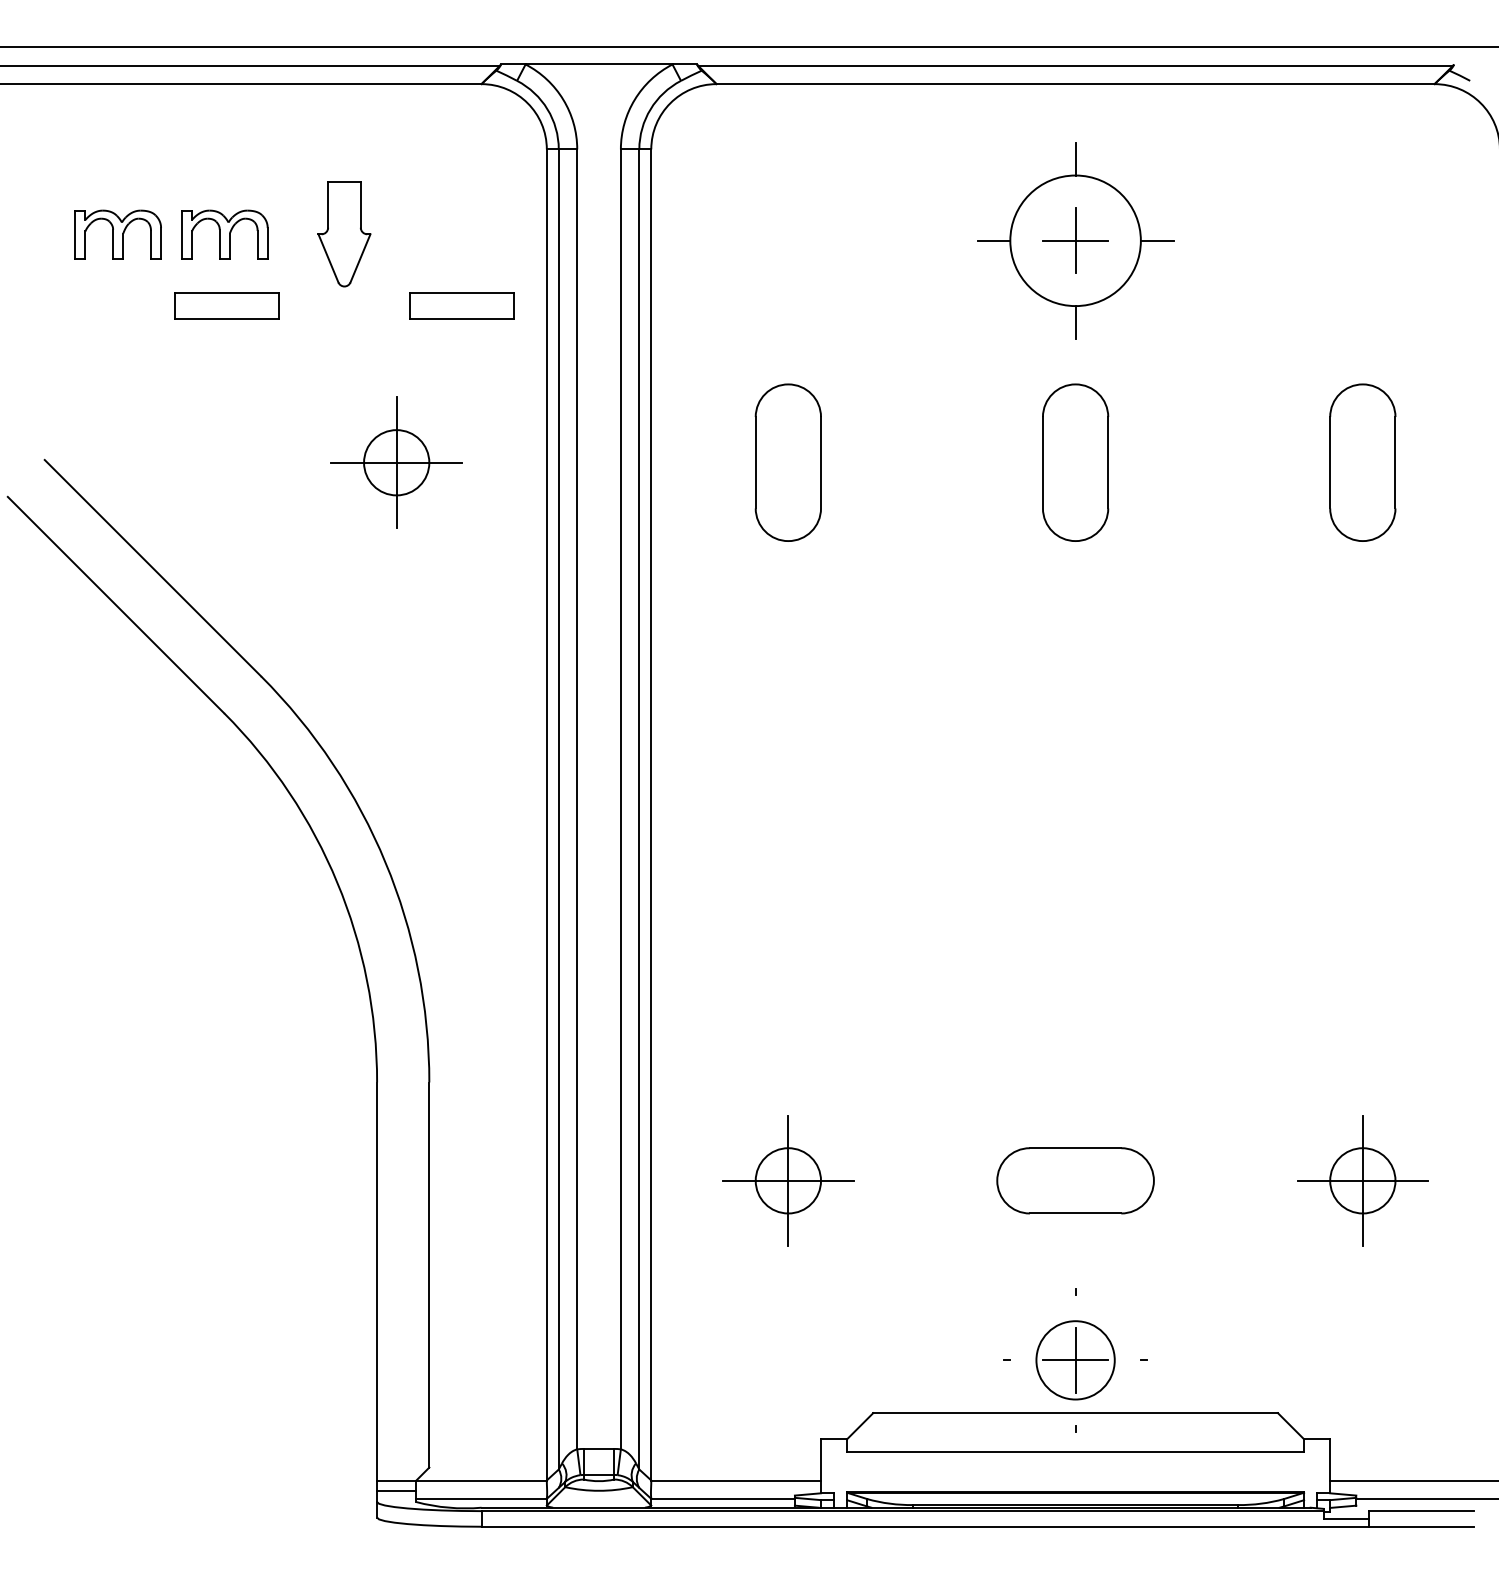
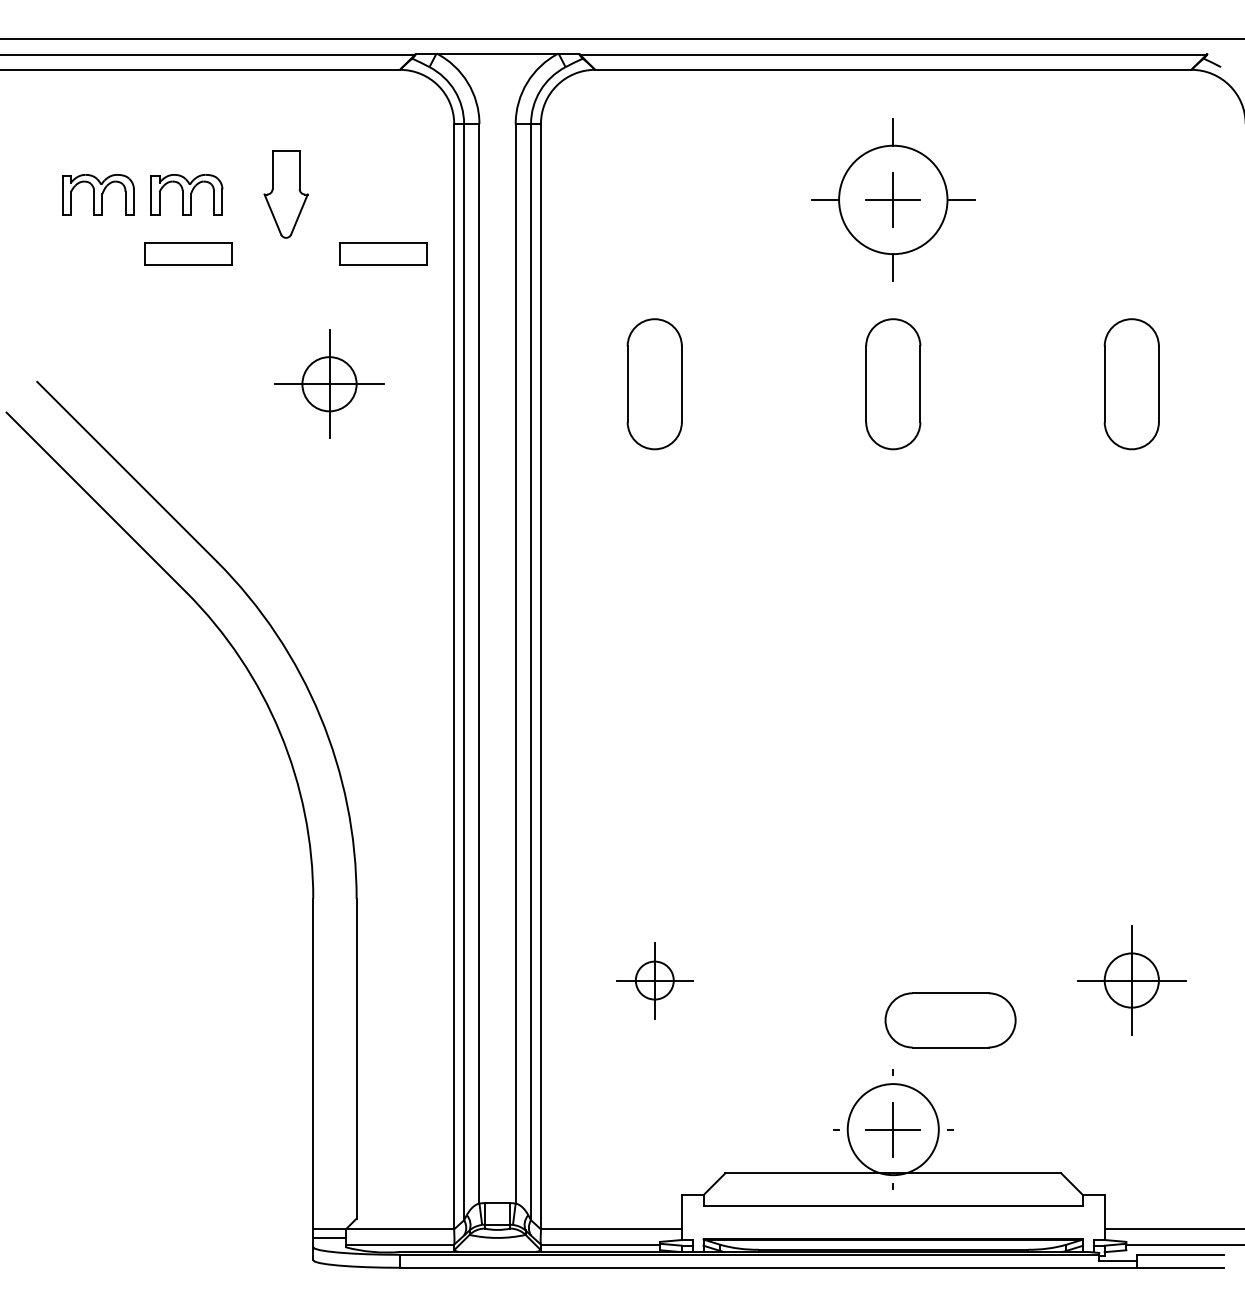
part: (788, 1180) -> (654, 980), size x0.7
part: (1075, 1180) -> (950, 1020), moved
circle: (1075, 1360) -> (893, 1129), size x1.4

